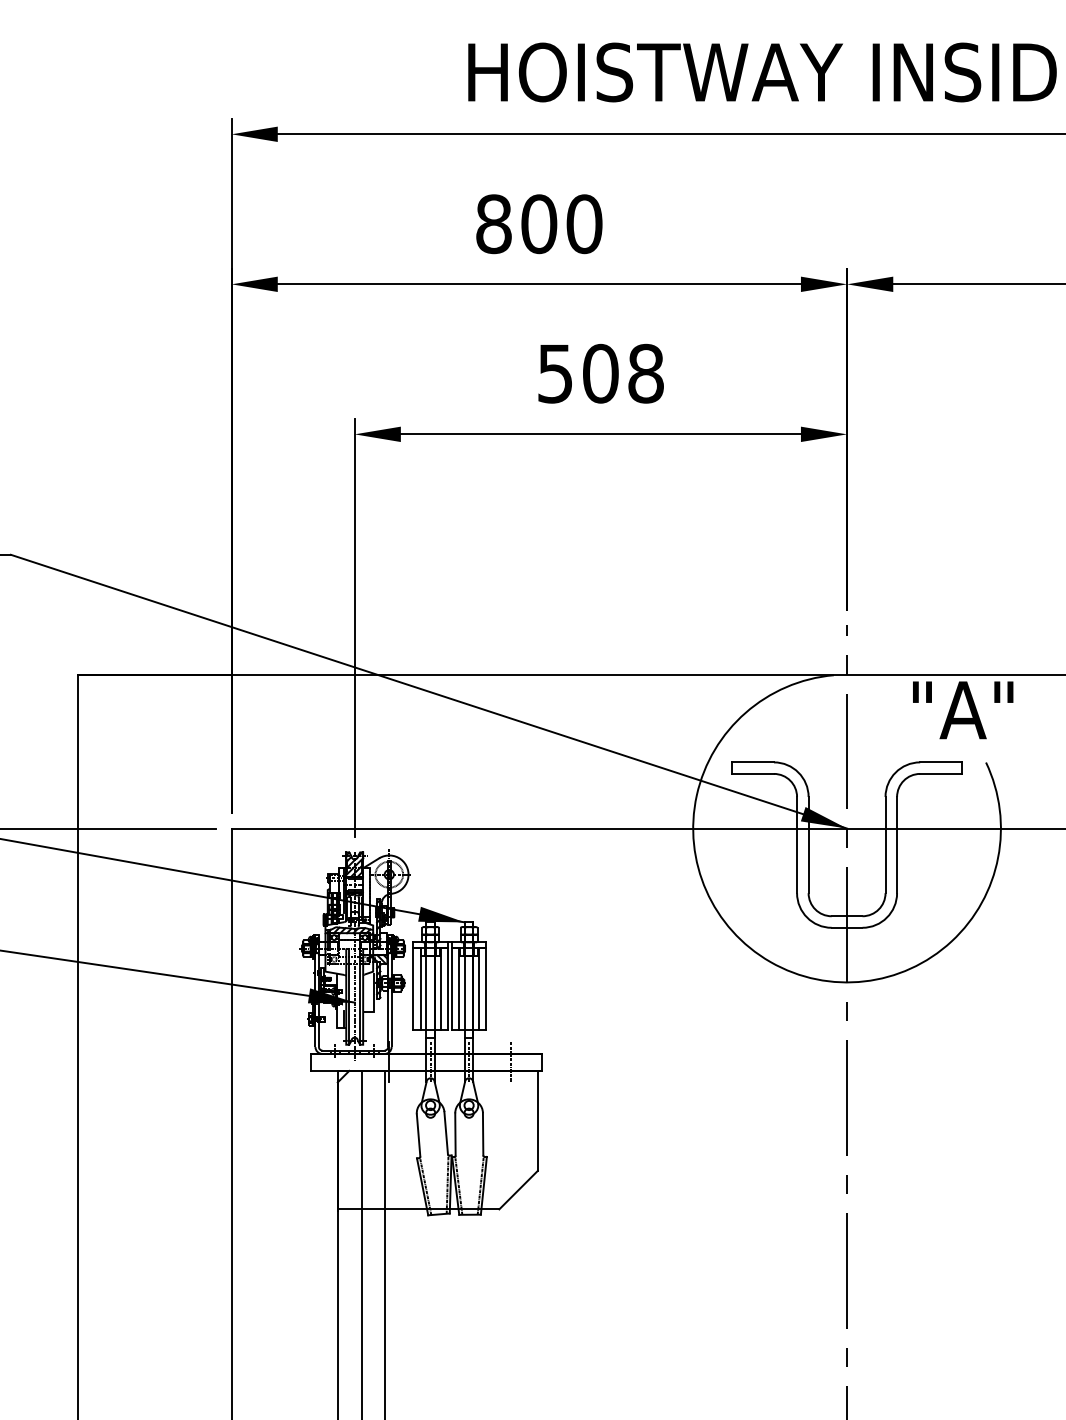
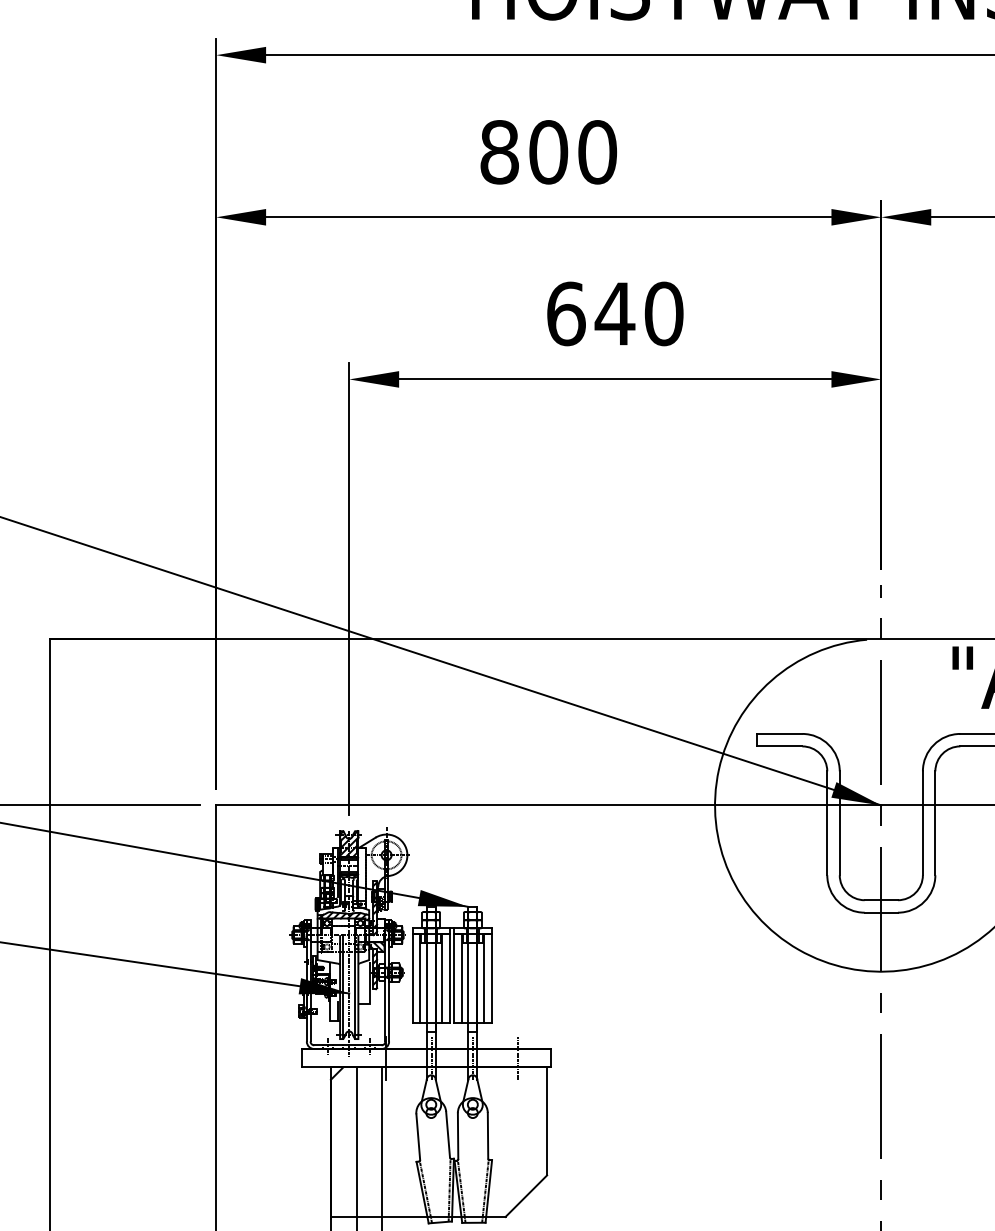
text: (601, 373) -> (615, 313), 508 -> 640

